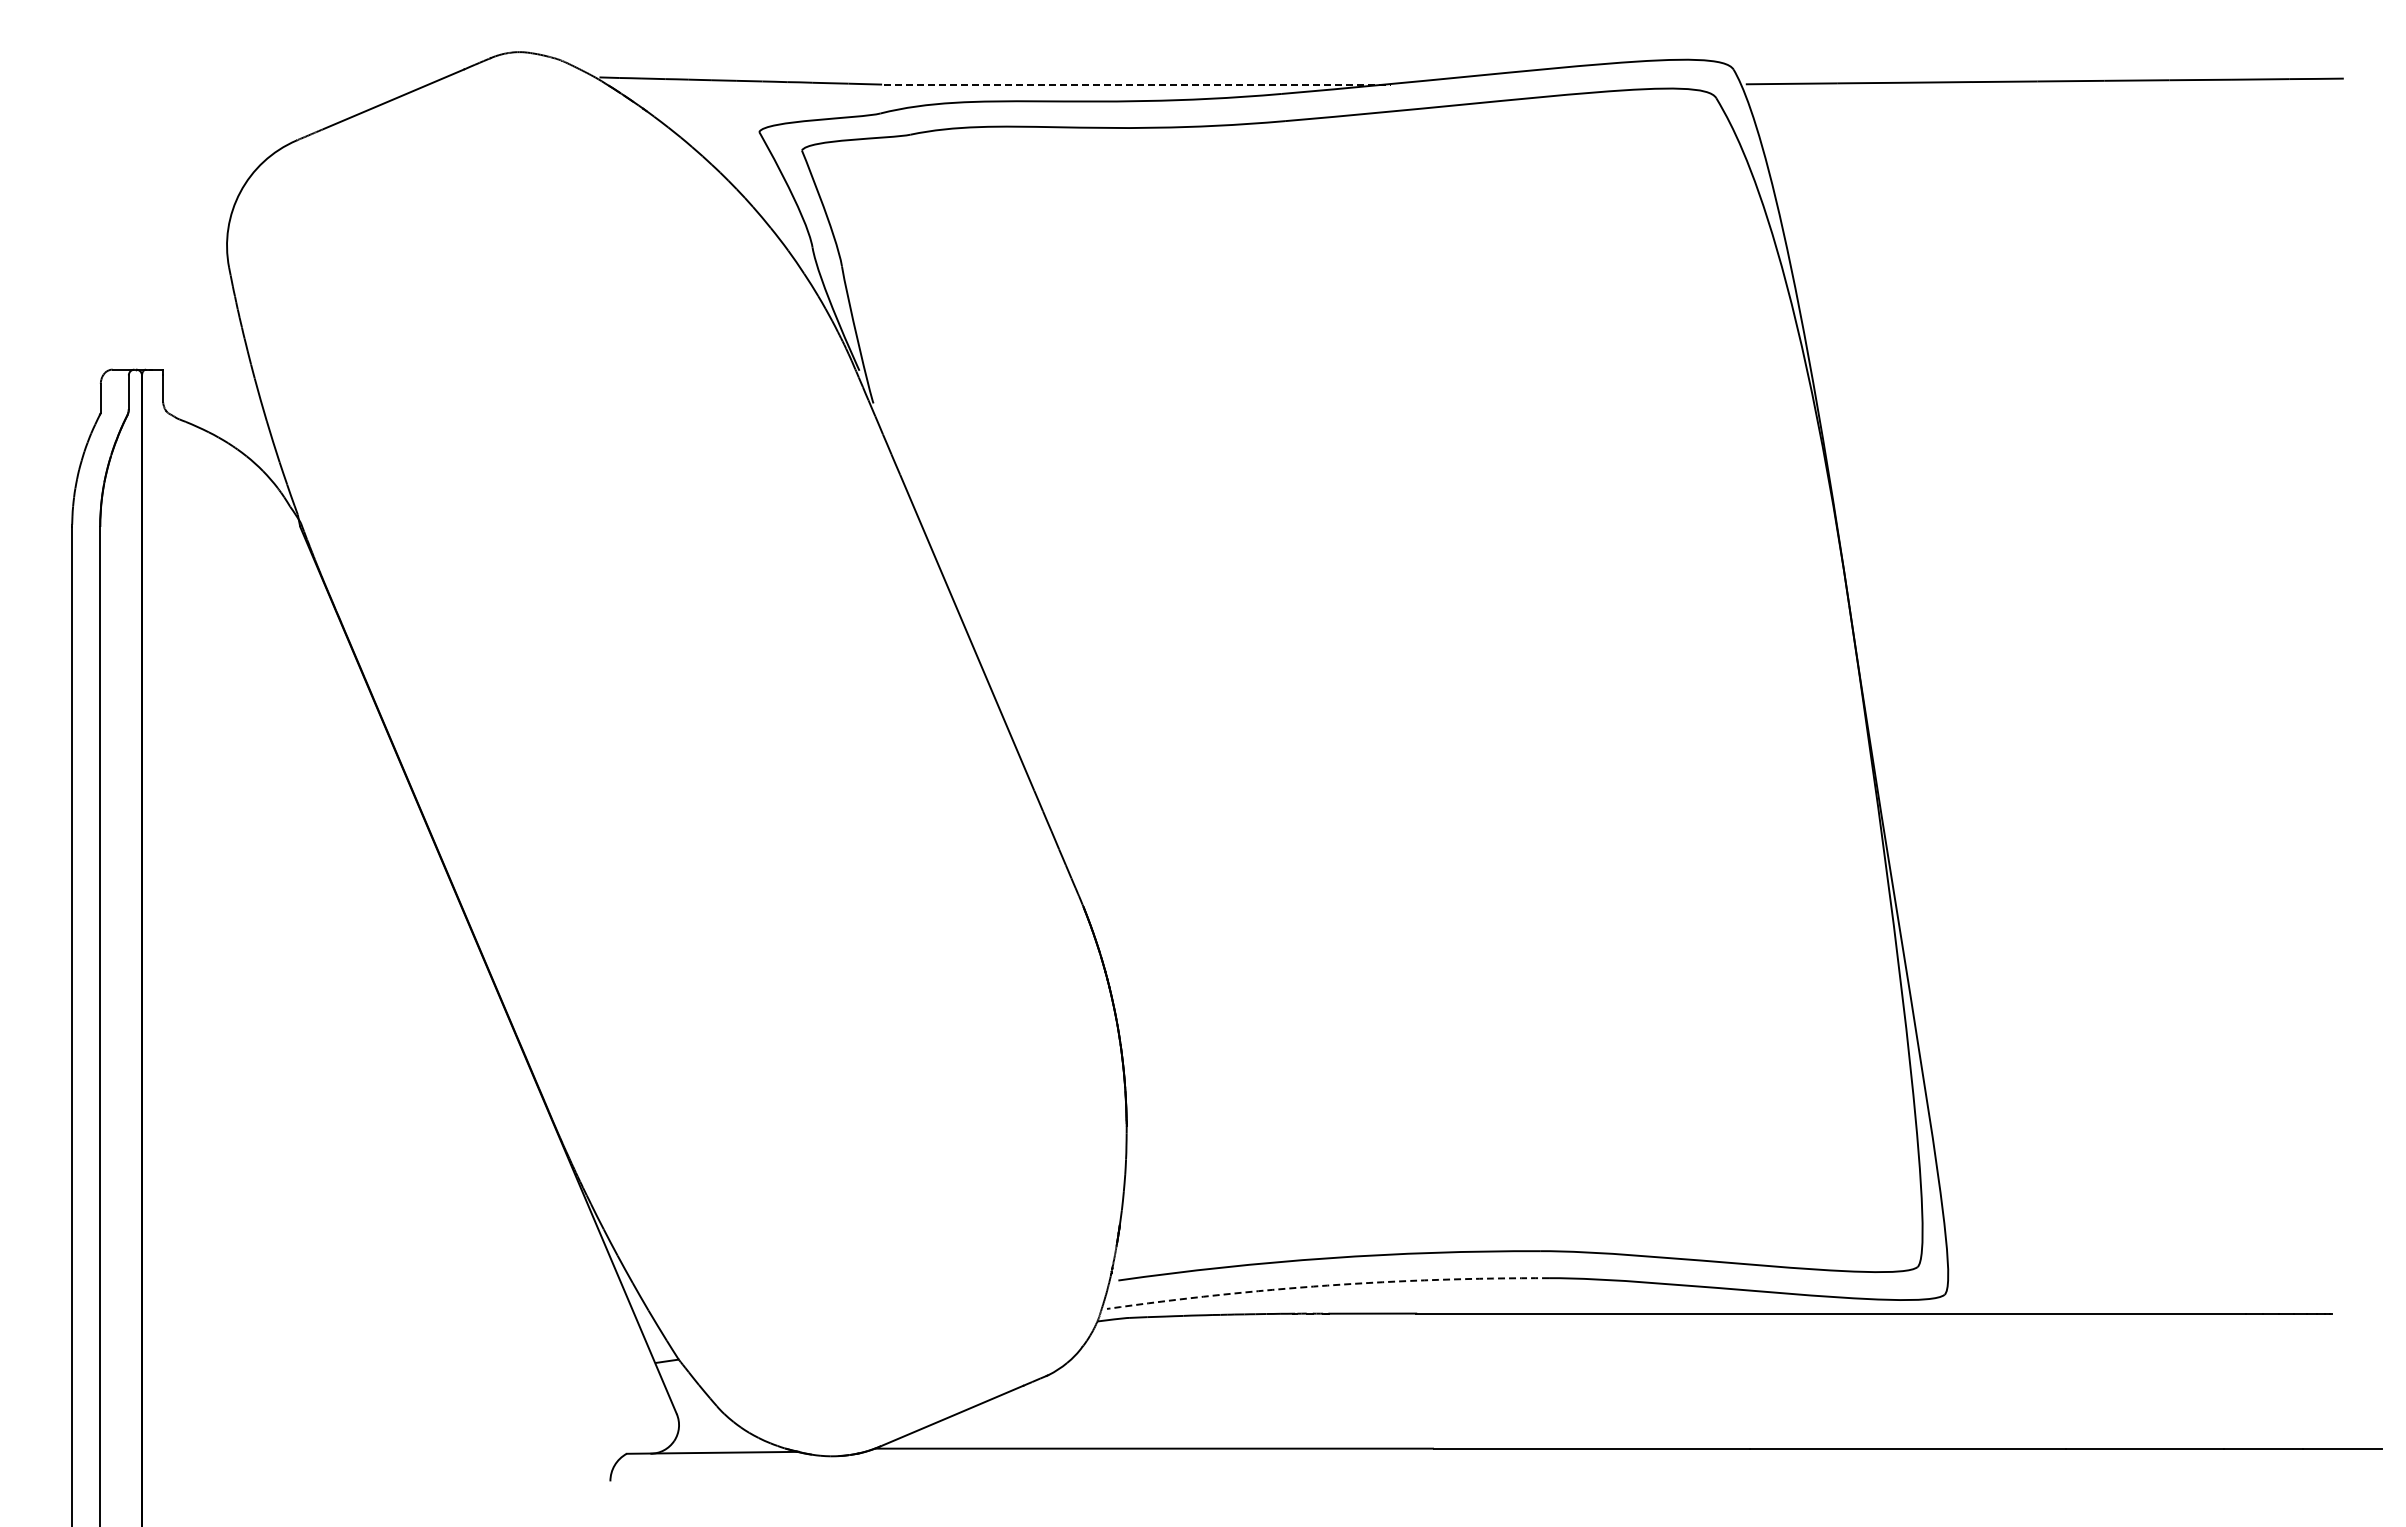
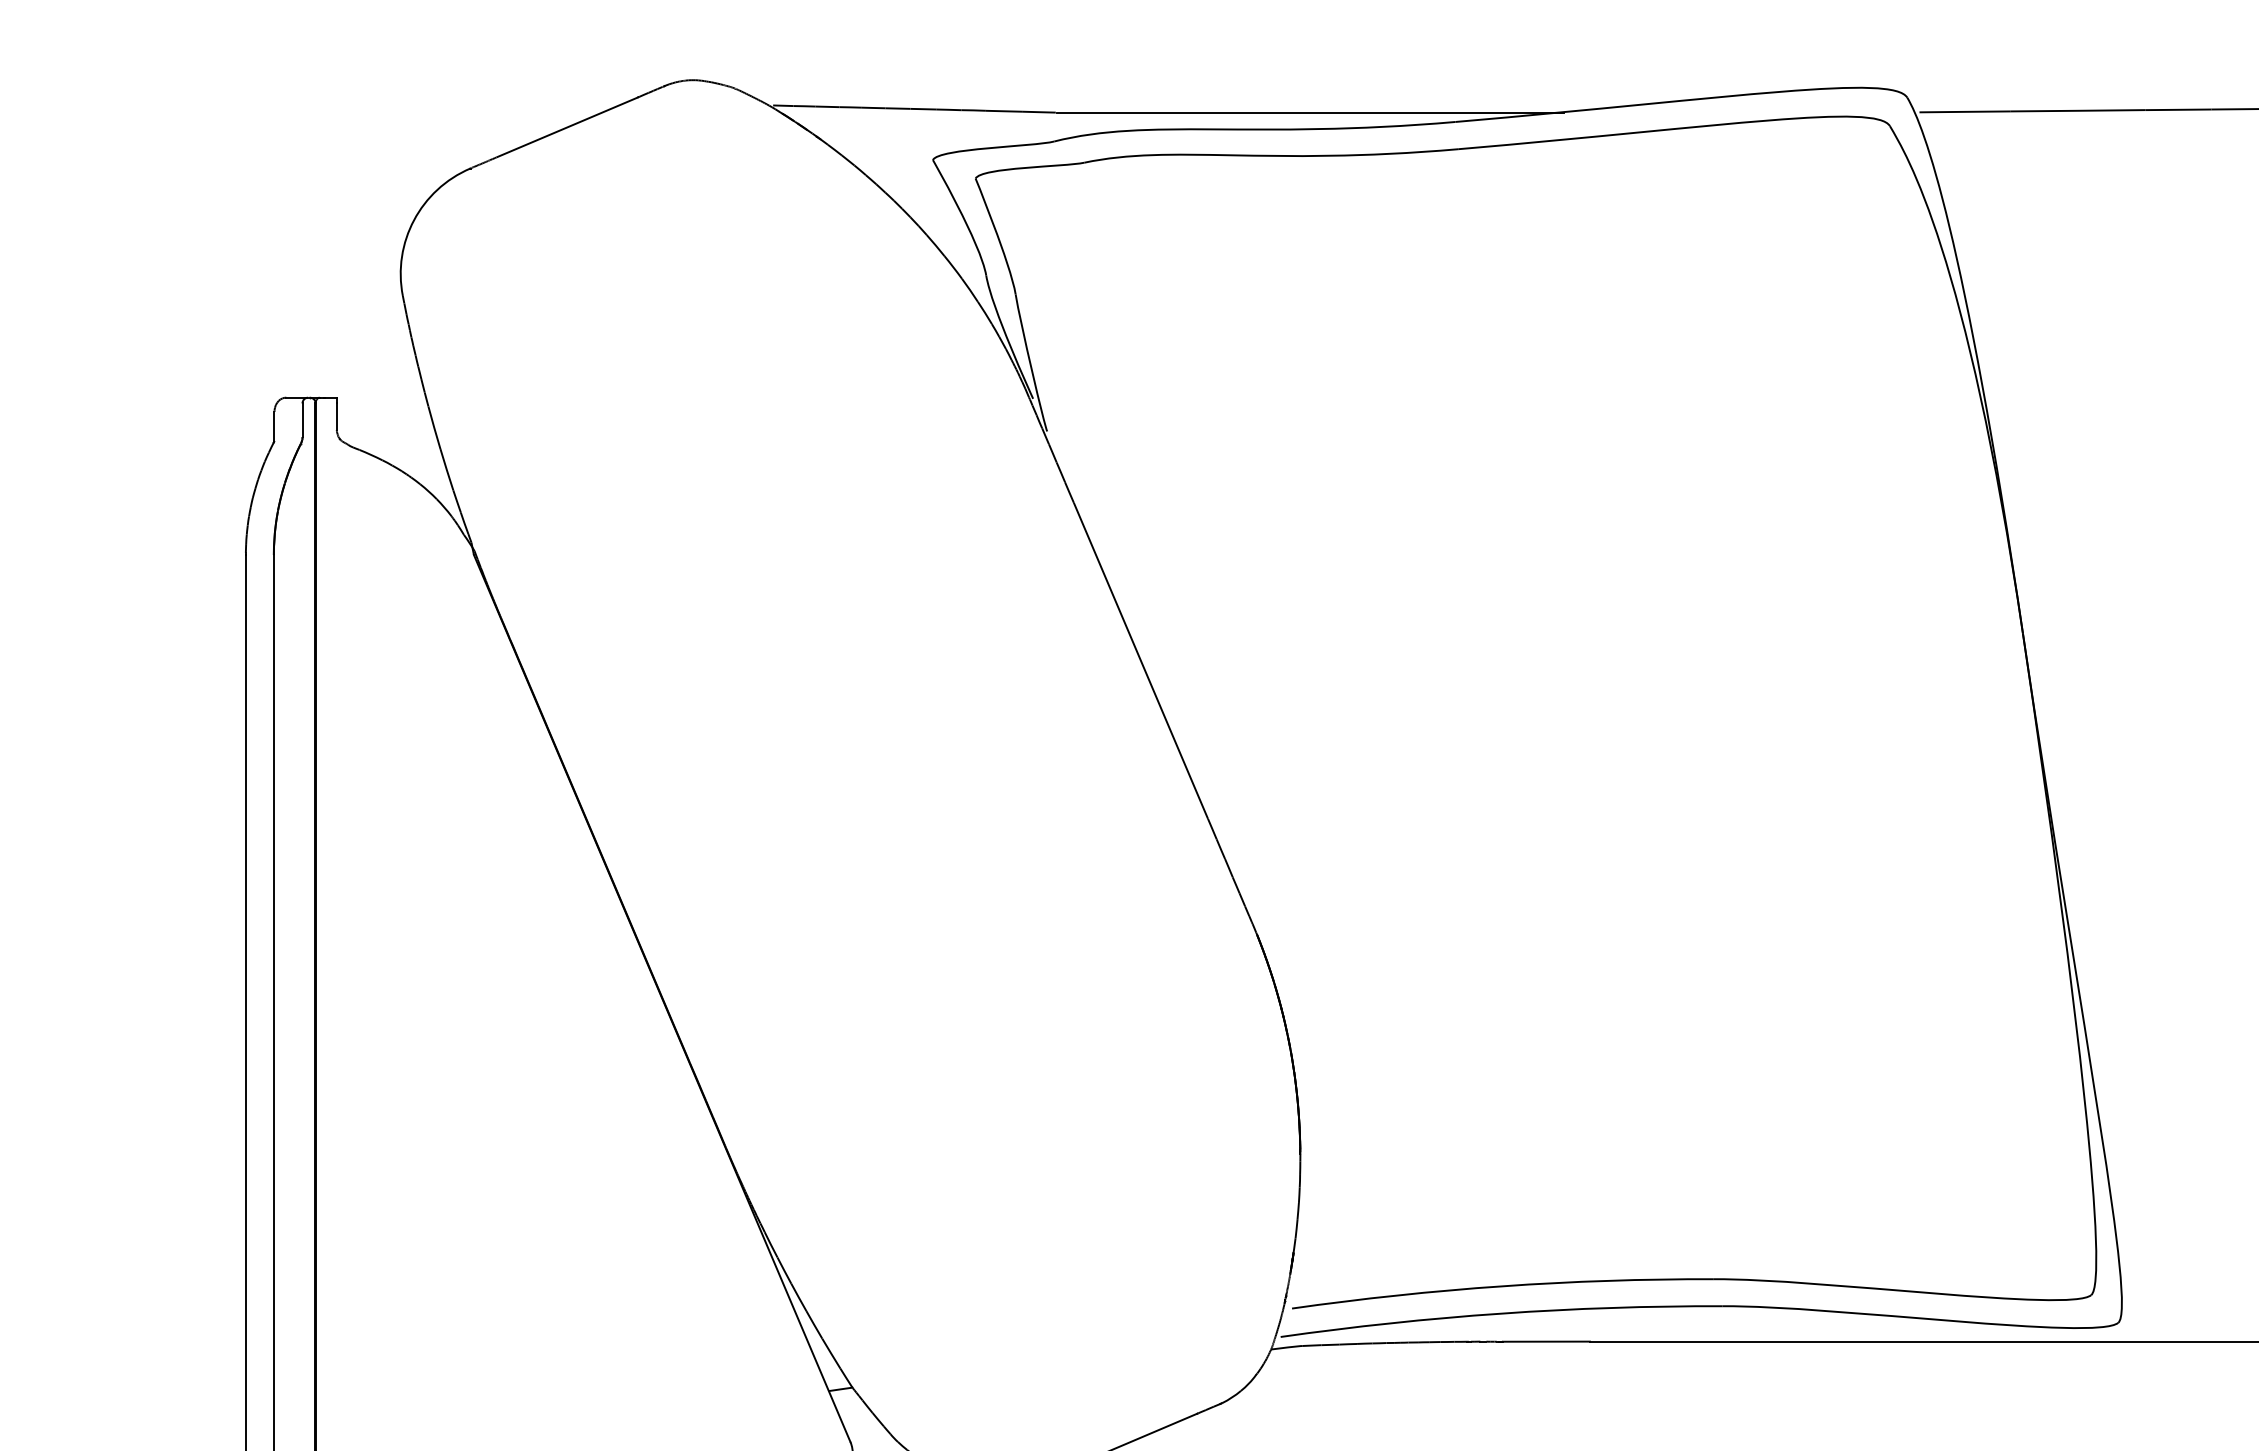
line: (1137, 84) -> (1311, 112), dashed -> solid
arc: (1327, 1285) -> (1501, 1313), dashed -> solid

